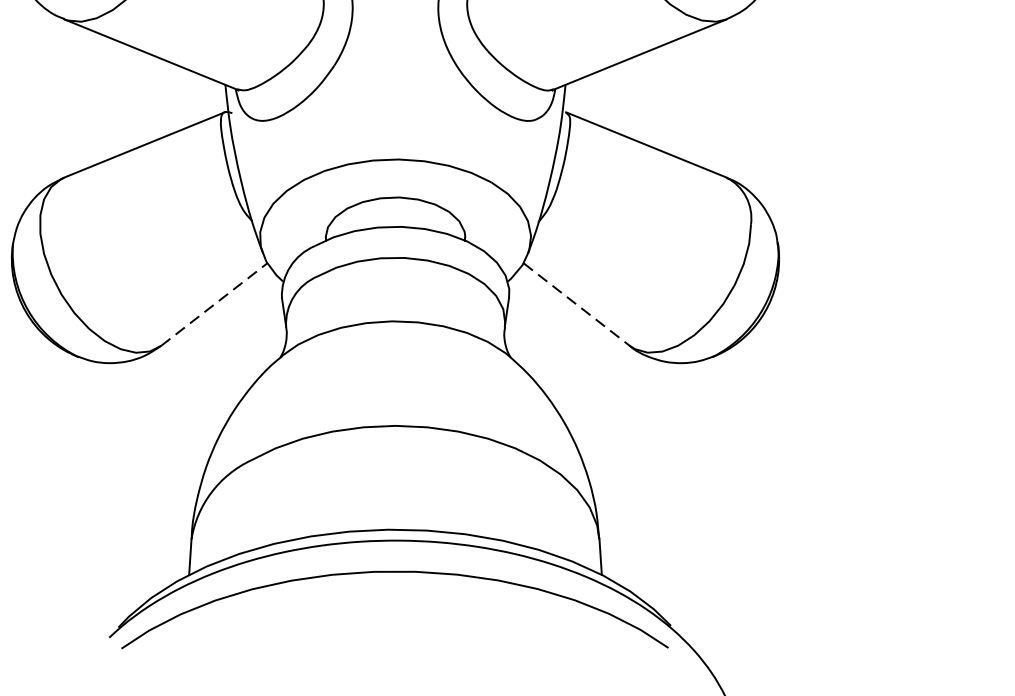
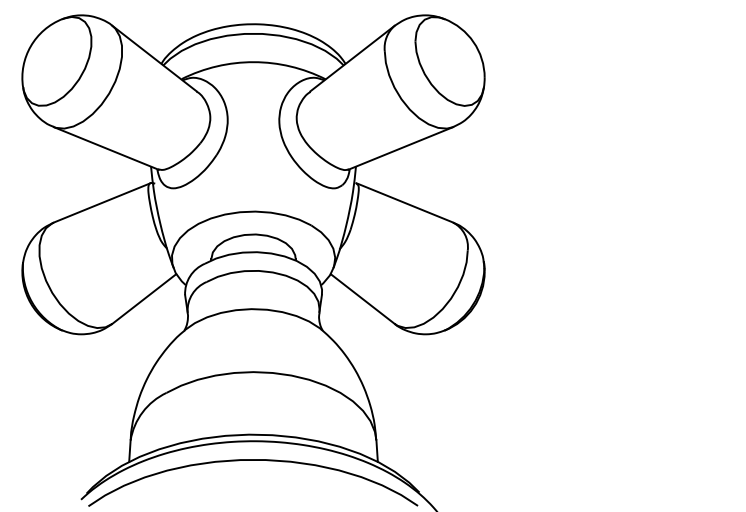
line: (214, 303) -> (144, 298), dashed -> solid
line: (578, 305) -> (363, 299), dashed -> solid

